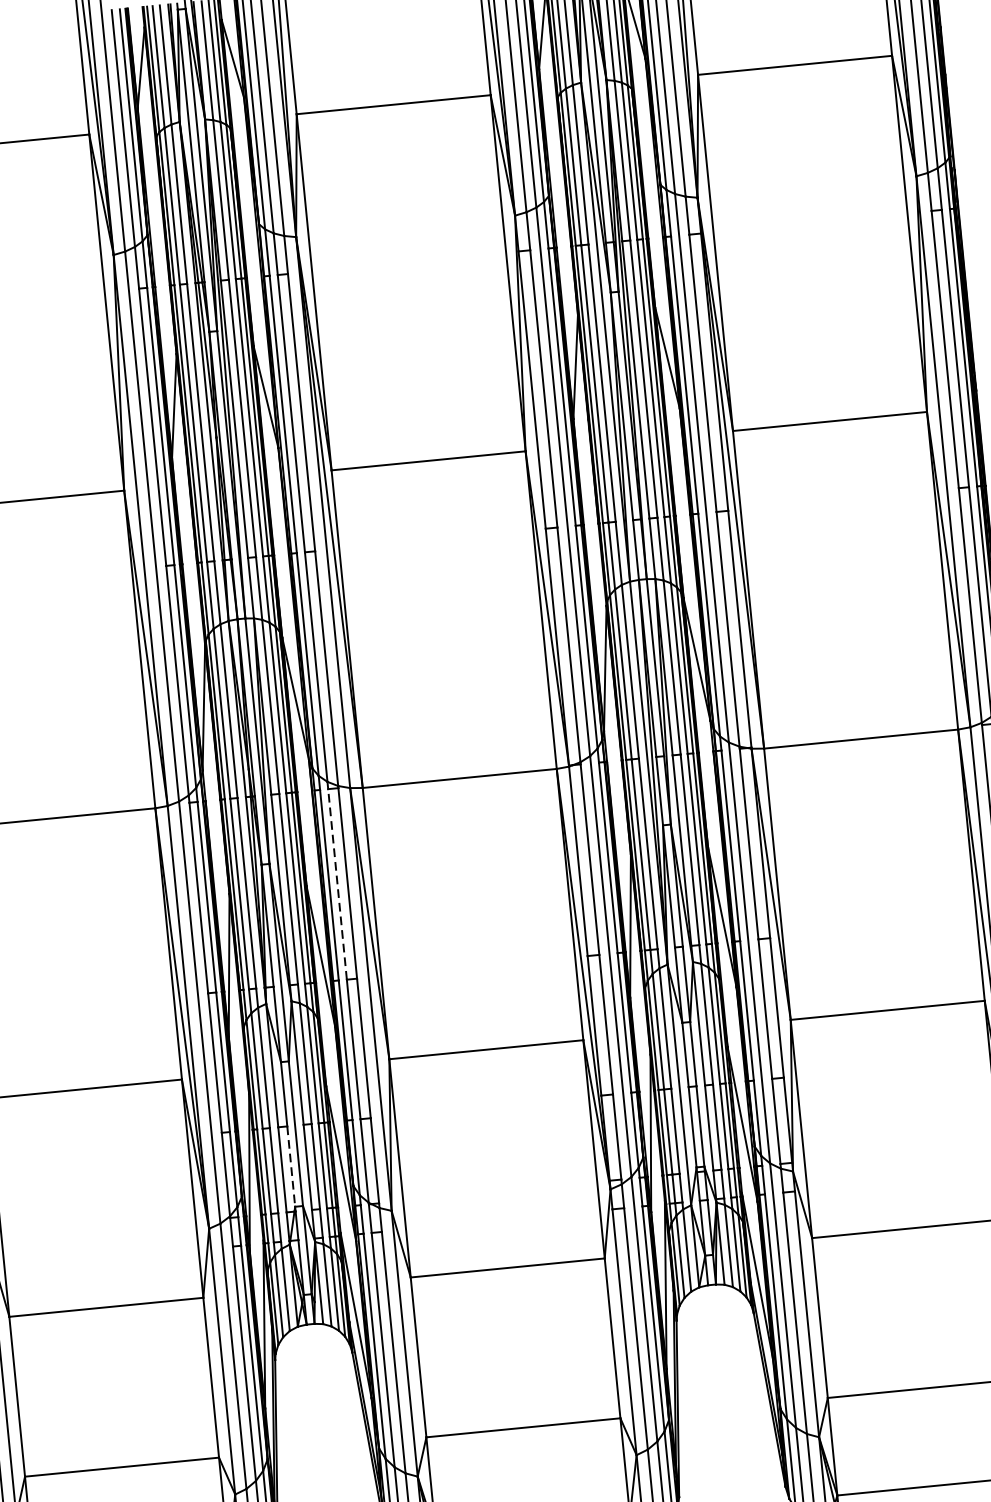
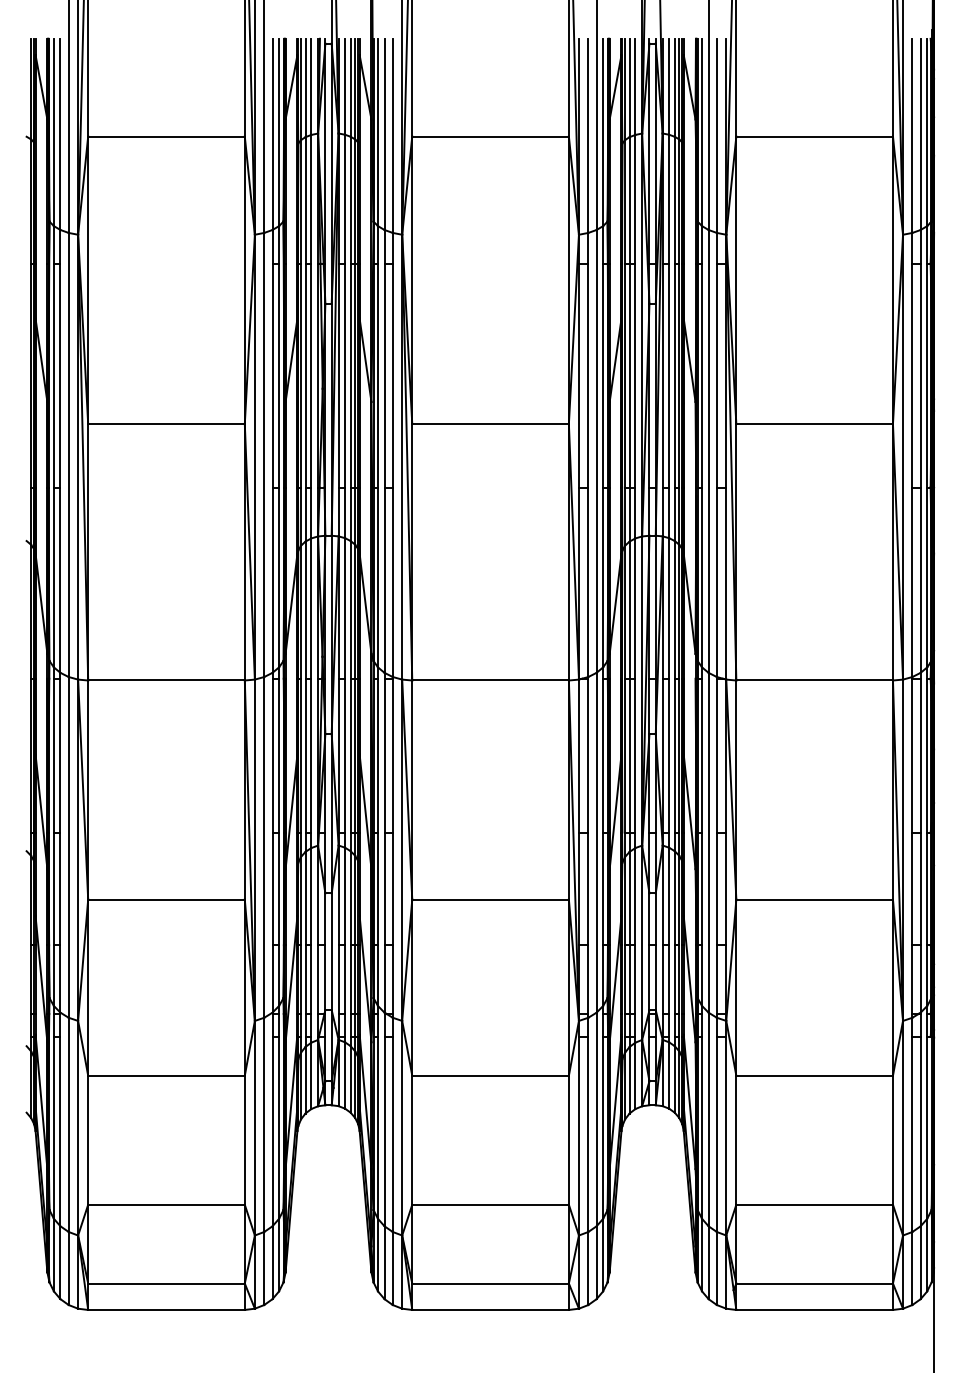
line: (337, 884) -> (384, 755), dashed -> solid
line: (291, 1167) -> (325, 978), dashed -> solid

